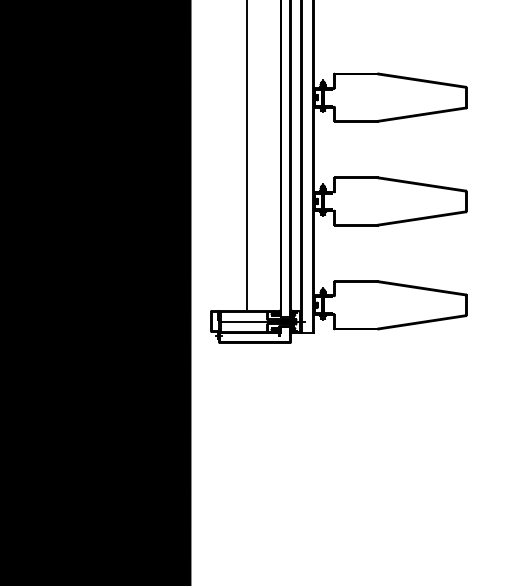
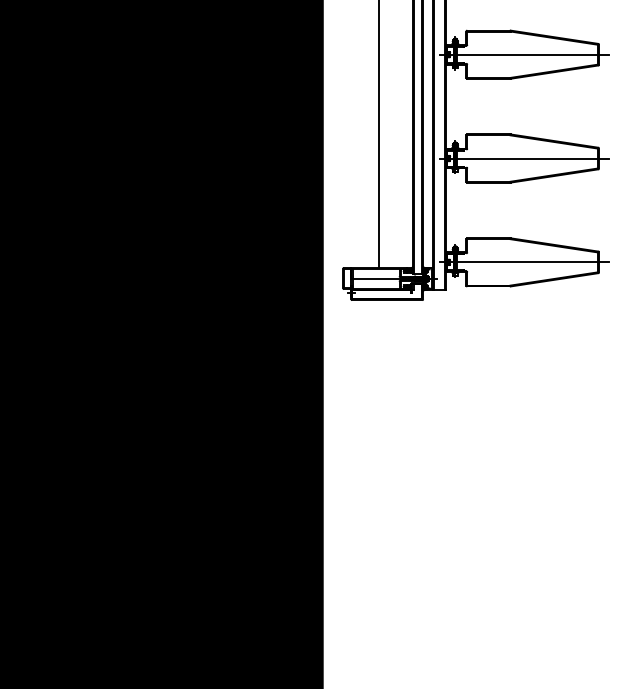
line: (392, 97) -> (524, 54), added
line: (392, 201) -> (524, 158), added
line: (392, 305) -> (524, 262), added

